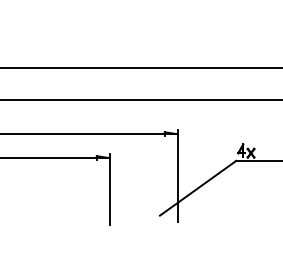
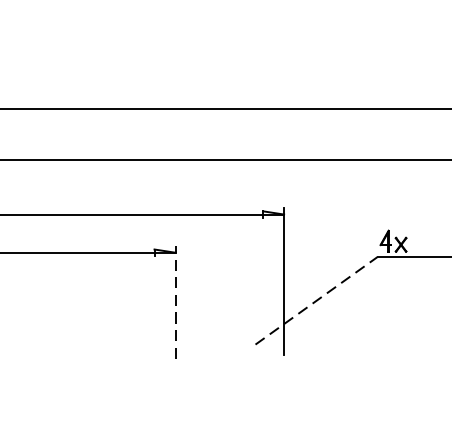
line: (109, 188) -> (174, 301), solid -> dashed
line: (198, 188) -> (317, 301), solid -> dashed

